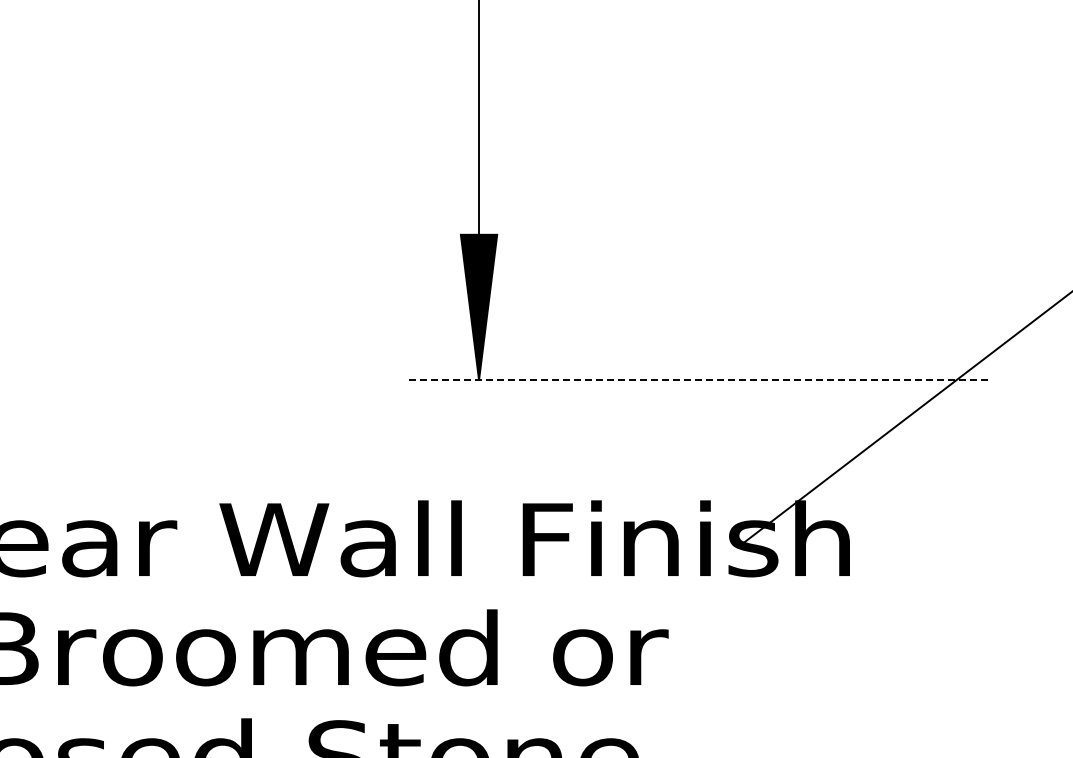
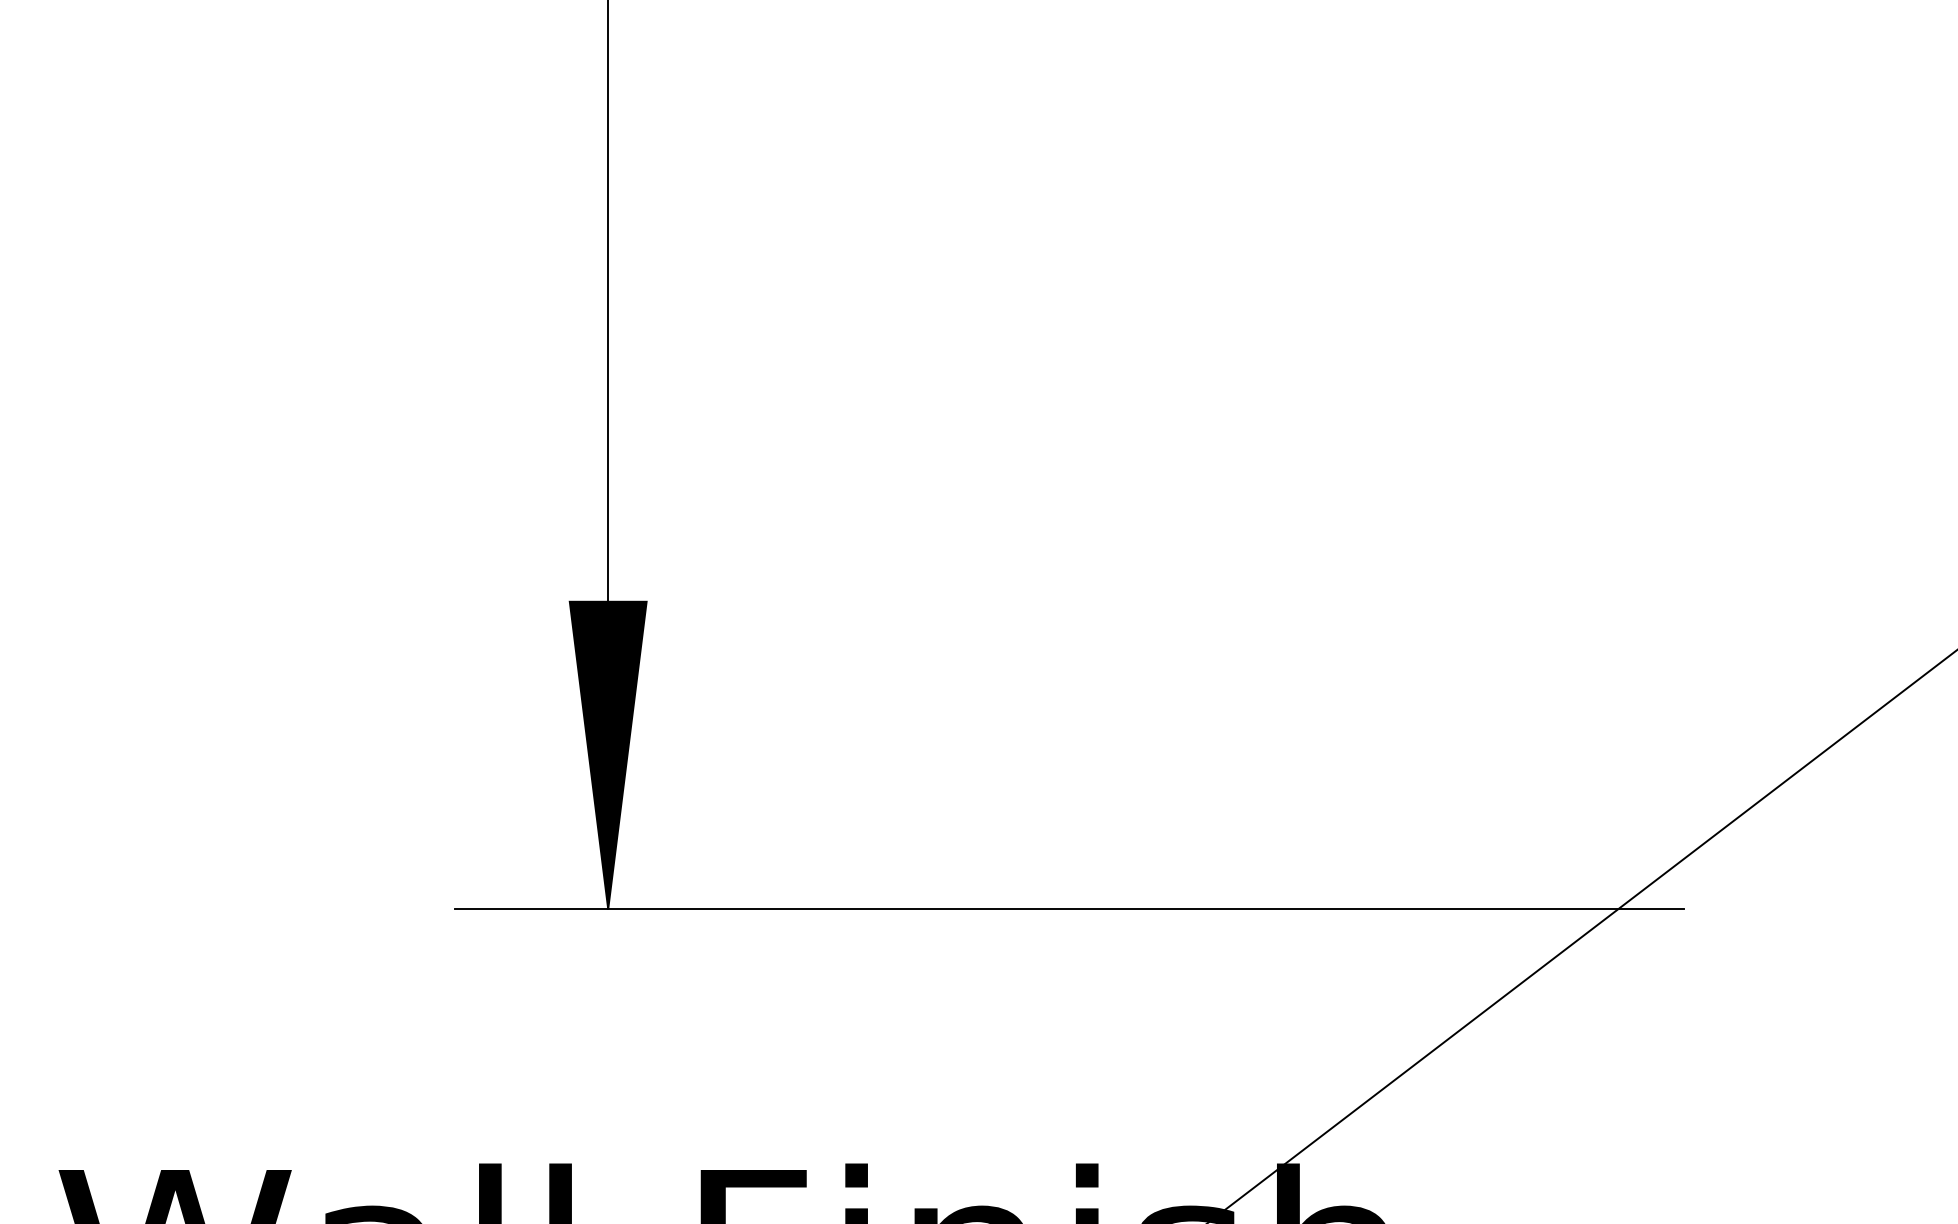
line: (696, 380) -> (1068, 909), dashed -> solid

